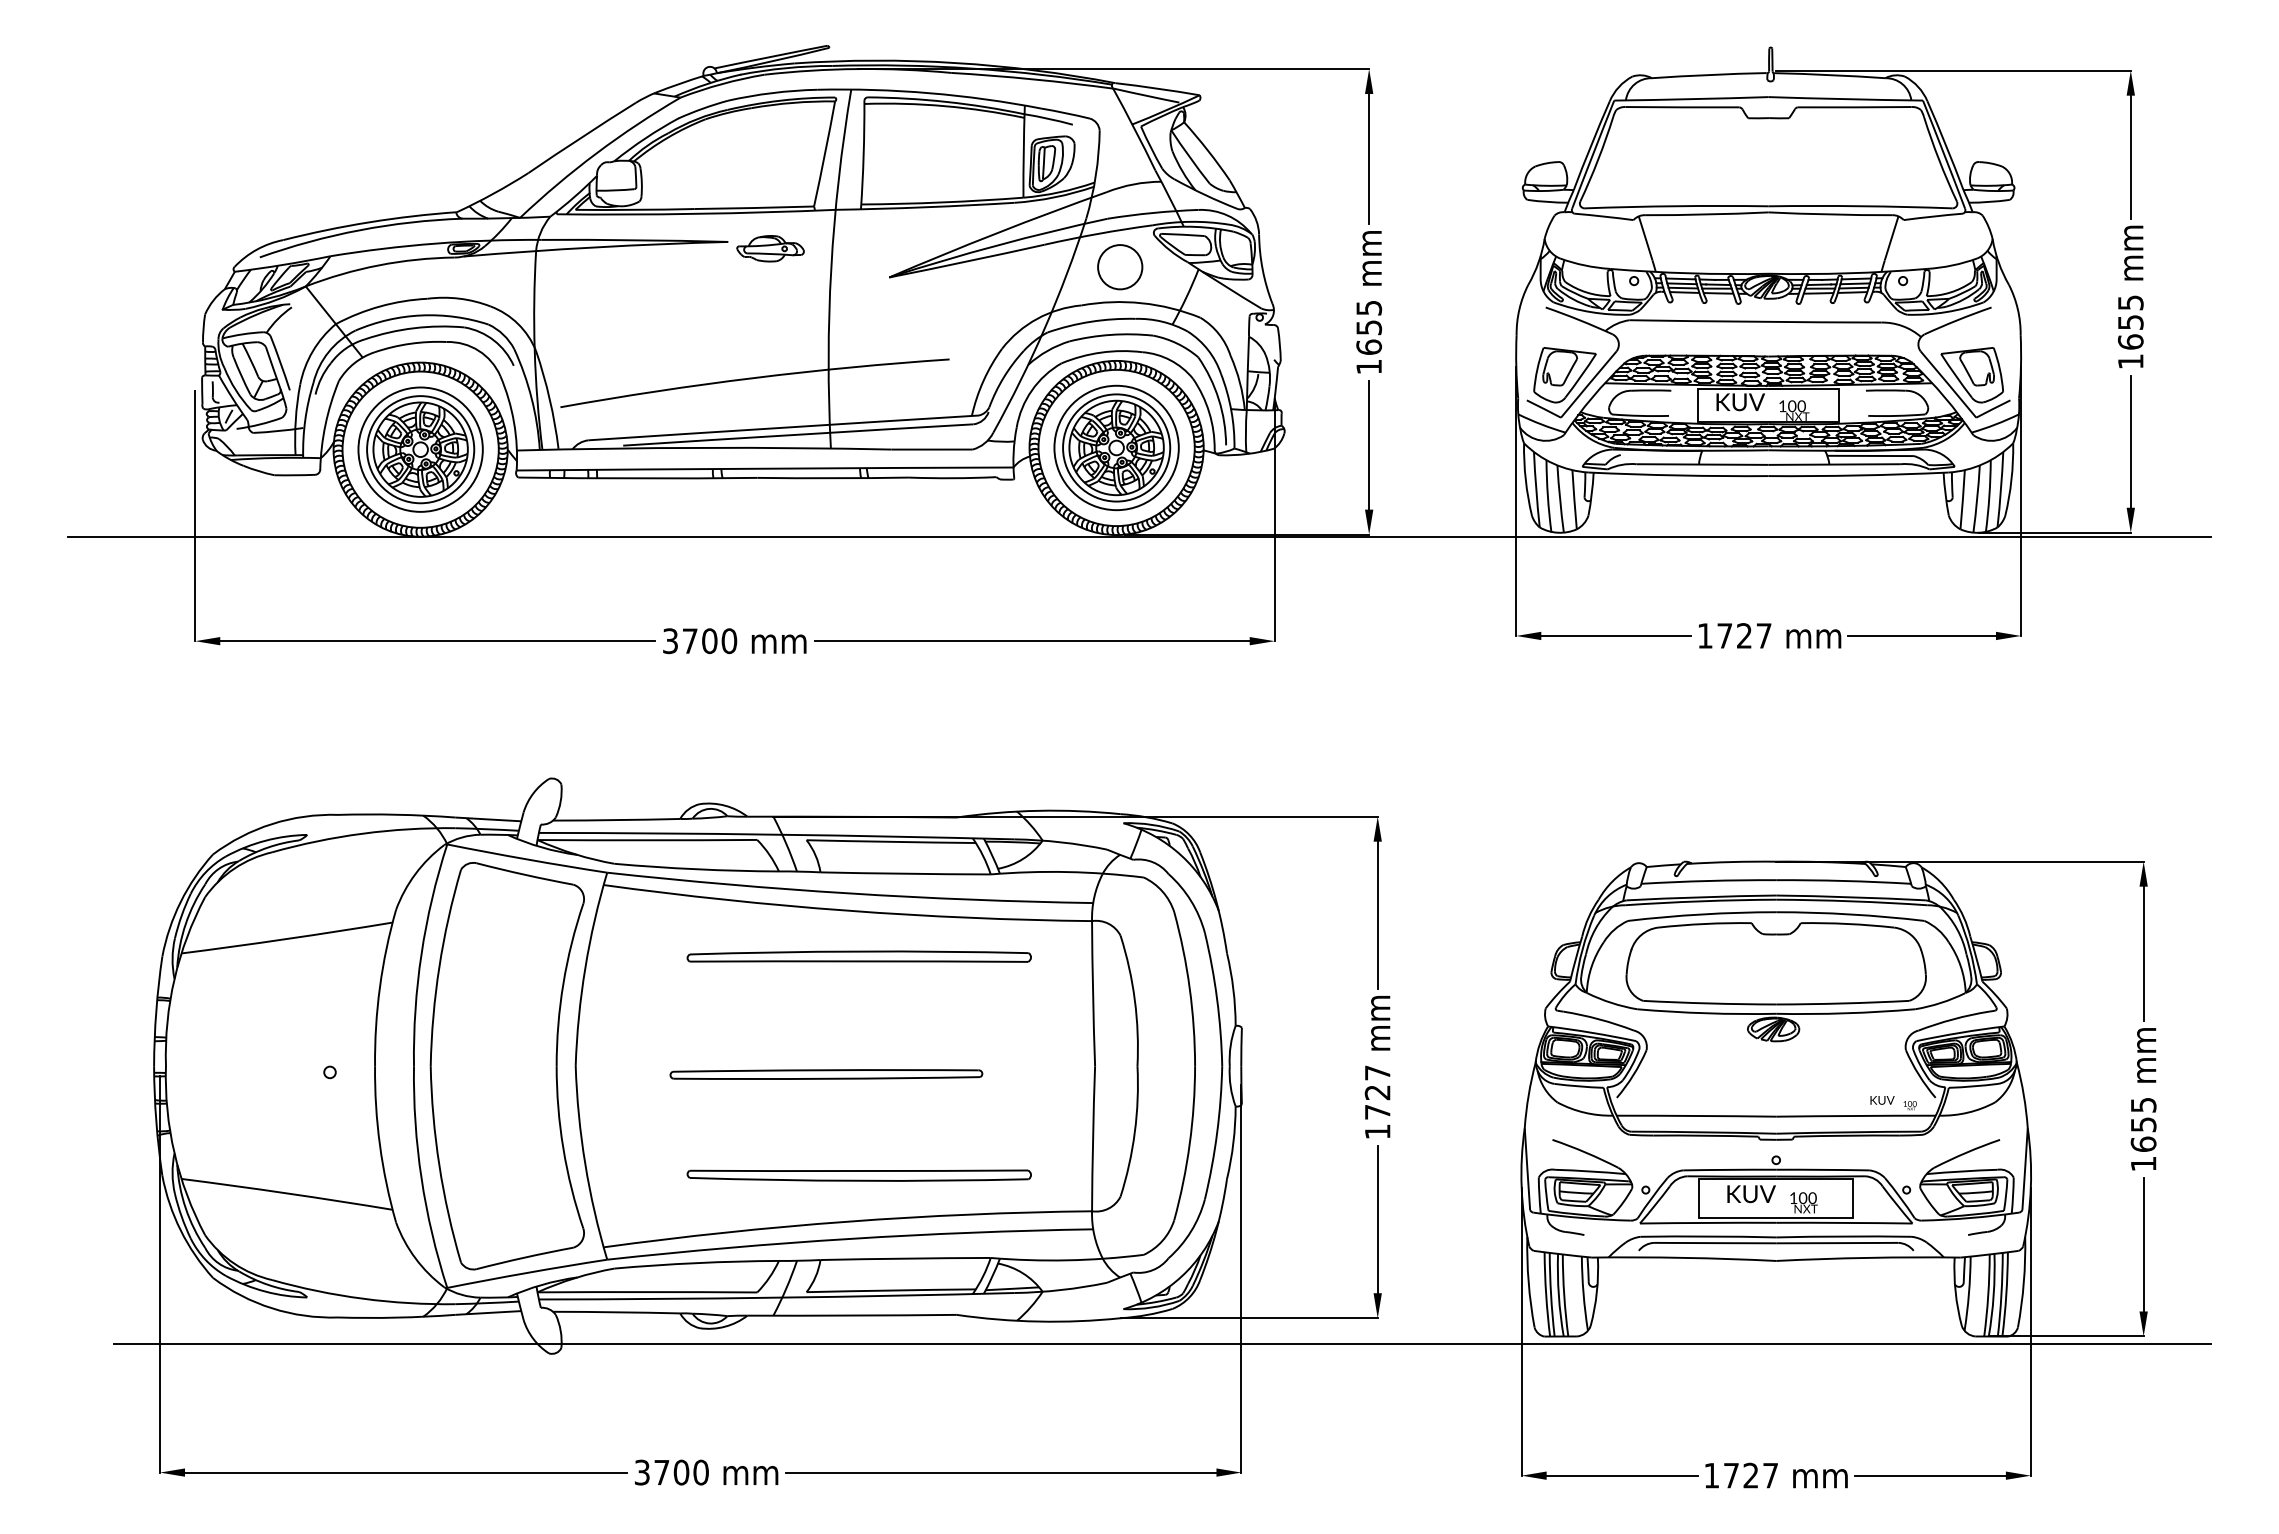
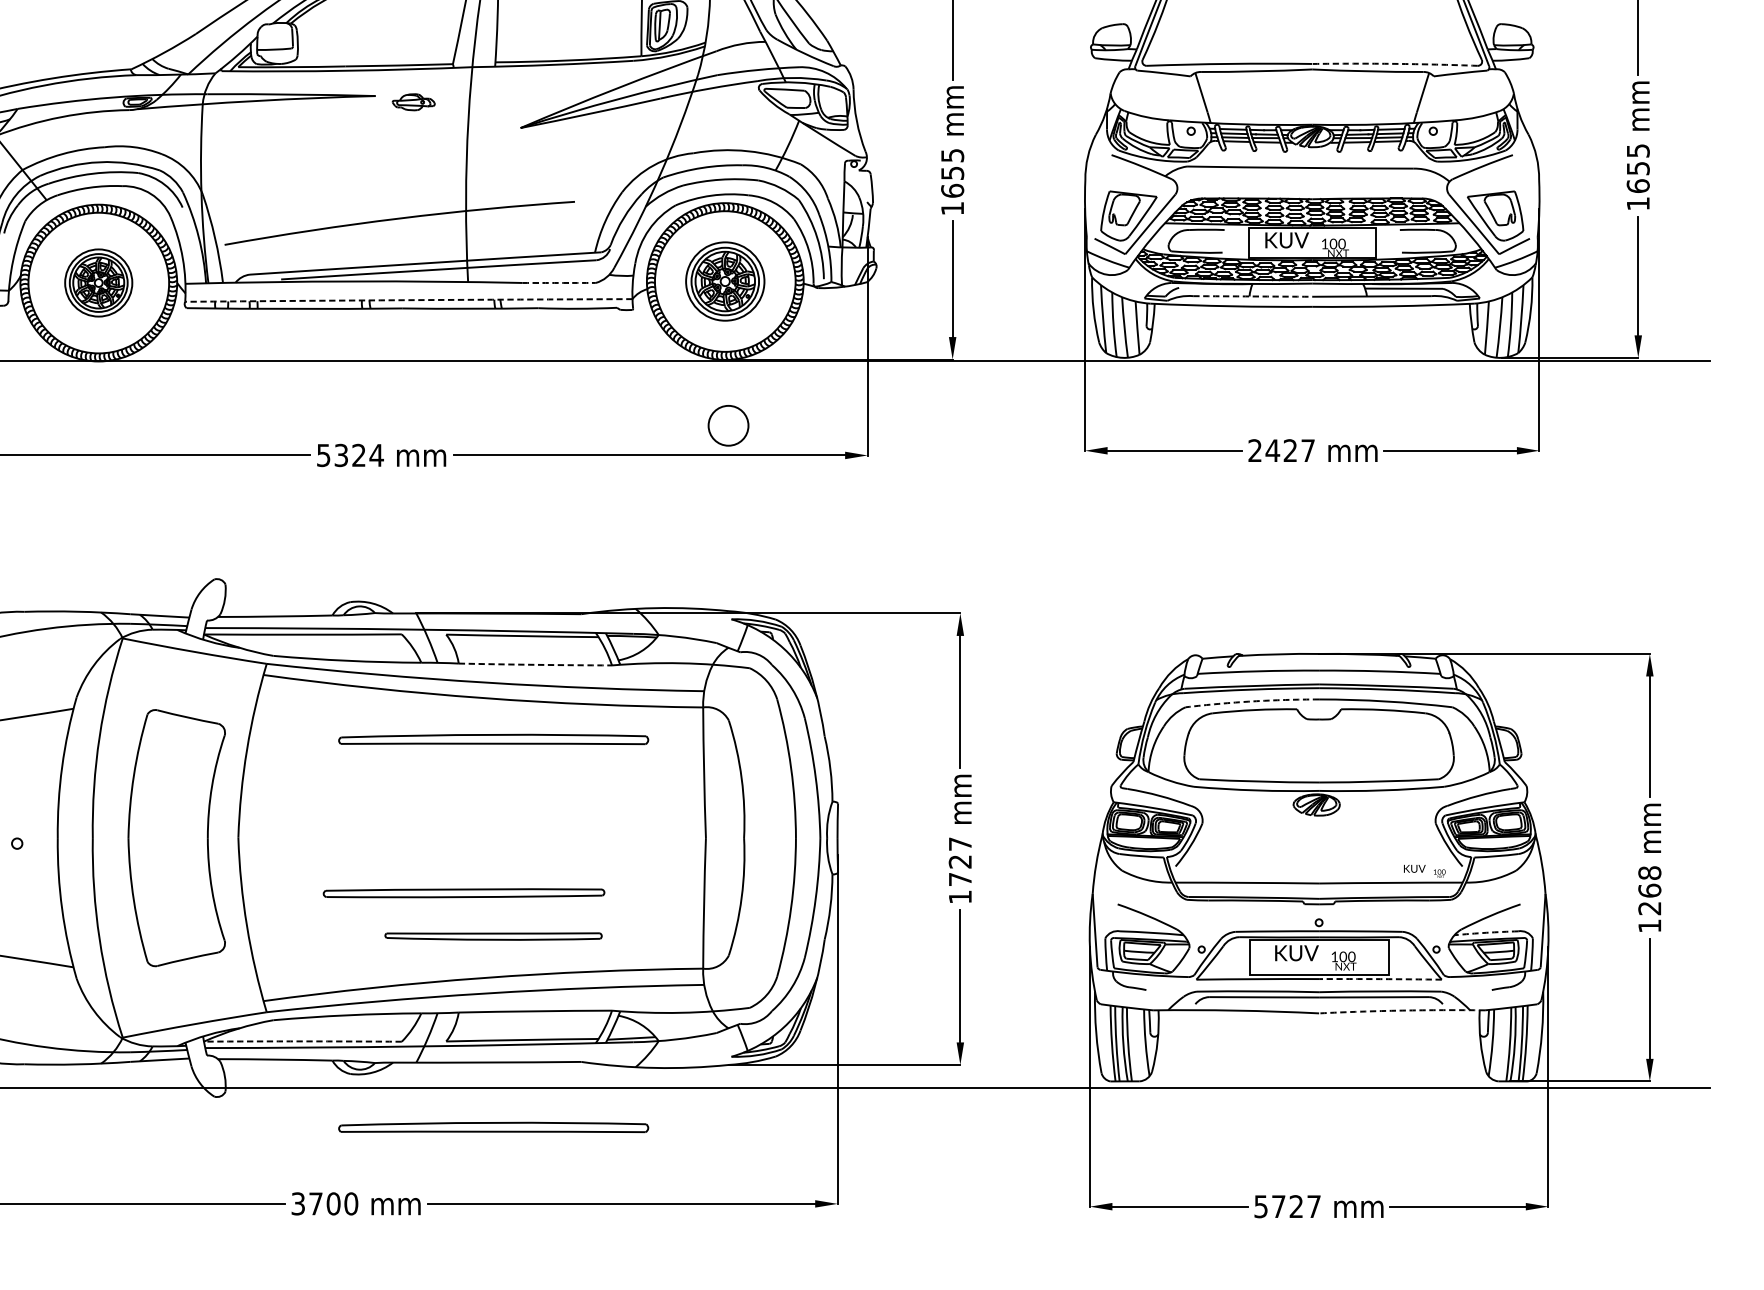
arc: (1860, 206) -> (1394, 64), solid -> dashed
part: (770, 248) -> (413, 101), size x0.7
circle: (1120, 267) -> (728, 426), moved
part: (1116, 447) -> (725, 281), size x0.7
part: (420, 449) -> (98, 282), size x0.6
arc: (932, 449) -> (559, 282), solid -> dashed
arc: (1702, 464) -> (1252, 296), solid -> dashed
arc: (765, 468) -> (409, 300), solid -> dashed
text: (1714, 635) -> (1263, 450), 1727 -> 2427
text: (700, 641) -> (350, 455), 3700 -> 5324
arc: (905, 873) -> (535, 664), solid -> dashed
arc: (1702, 914) -> (1252, 701), solid -> dashed
part: (506, 1066) -> (176, 838), size x0.7
part: (826, 1074) -> (464, 893), moved
text: (2143, 1124) -> (1649, 890), 1655 -> 1268
arc: (1961, 1171) -> (1485, 932), solid -> dashed
part: (858, 1175) -> (492, 936), size x0.7
arc: (1844, 1222) -> (1380, 978), solid -> dashed
arc: (1868, 1257) -> (1402, 1010), solid -> dashed
arc: (647, 1292) -> (303, 1041), solid -> dashed
part: (858, 1387) -> (492, 1127), added
text: (1711, 1475) -> (1260, 1206), 1727 -> 5727

